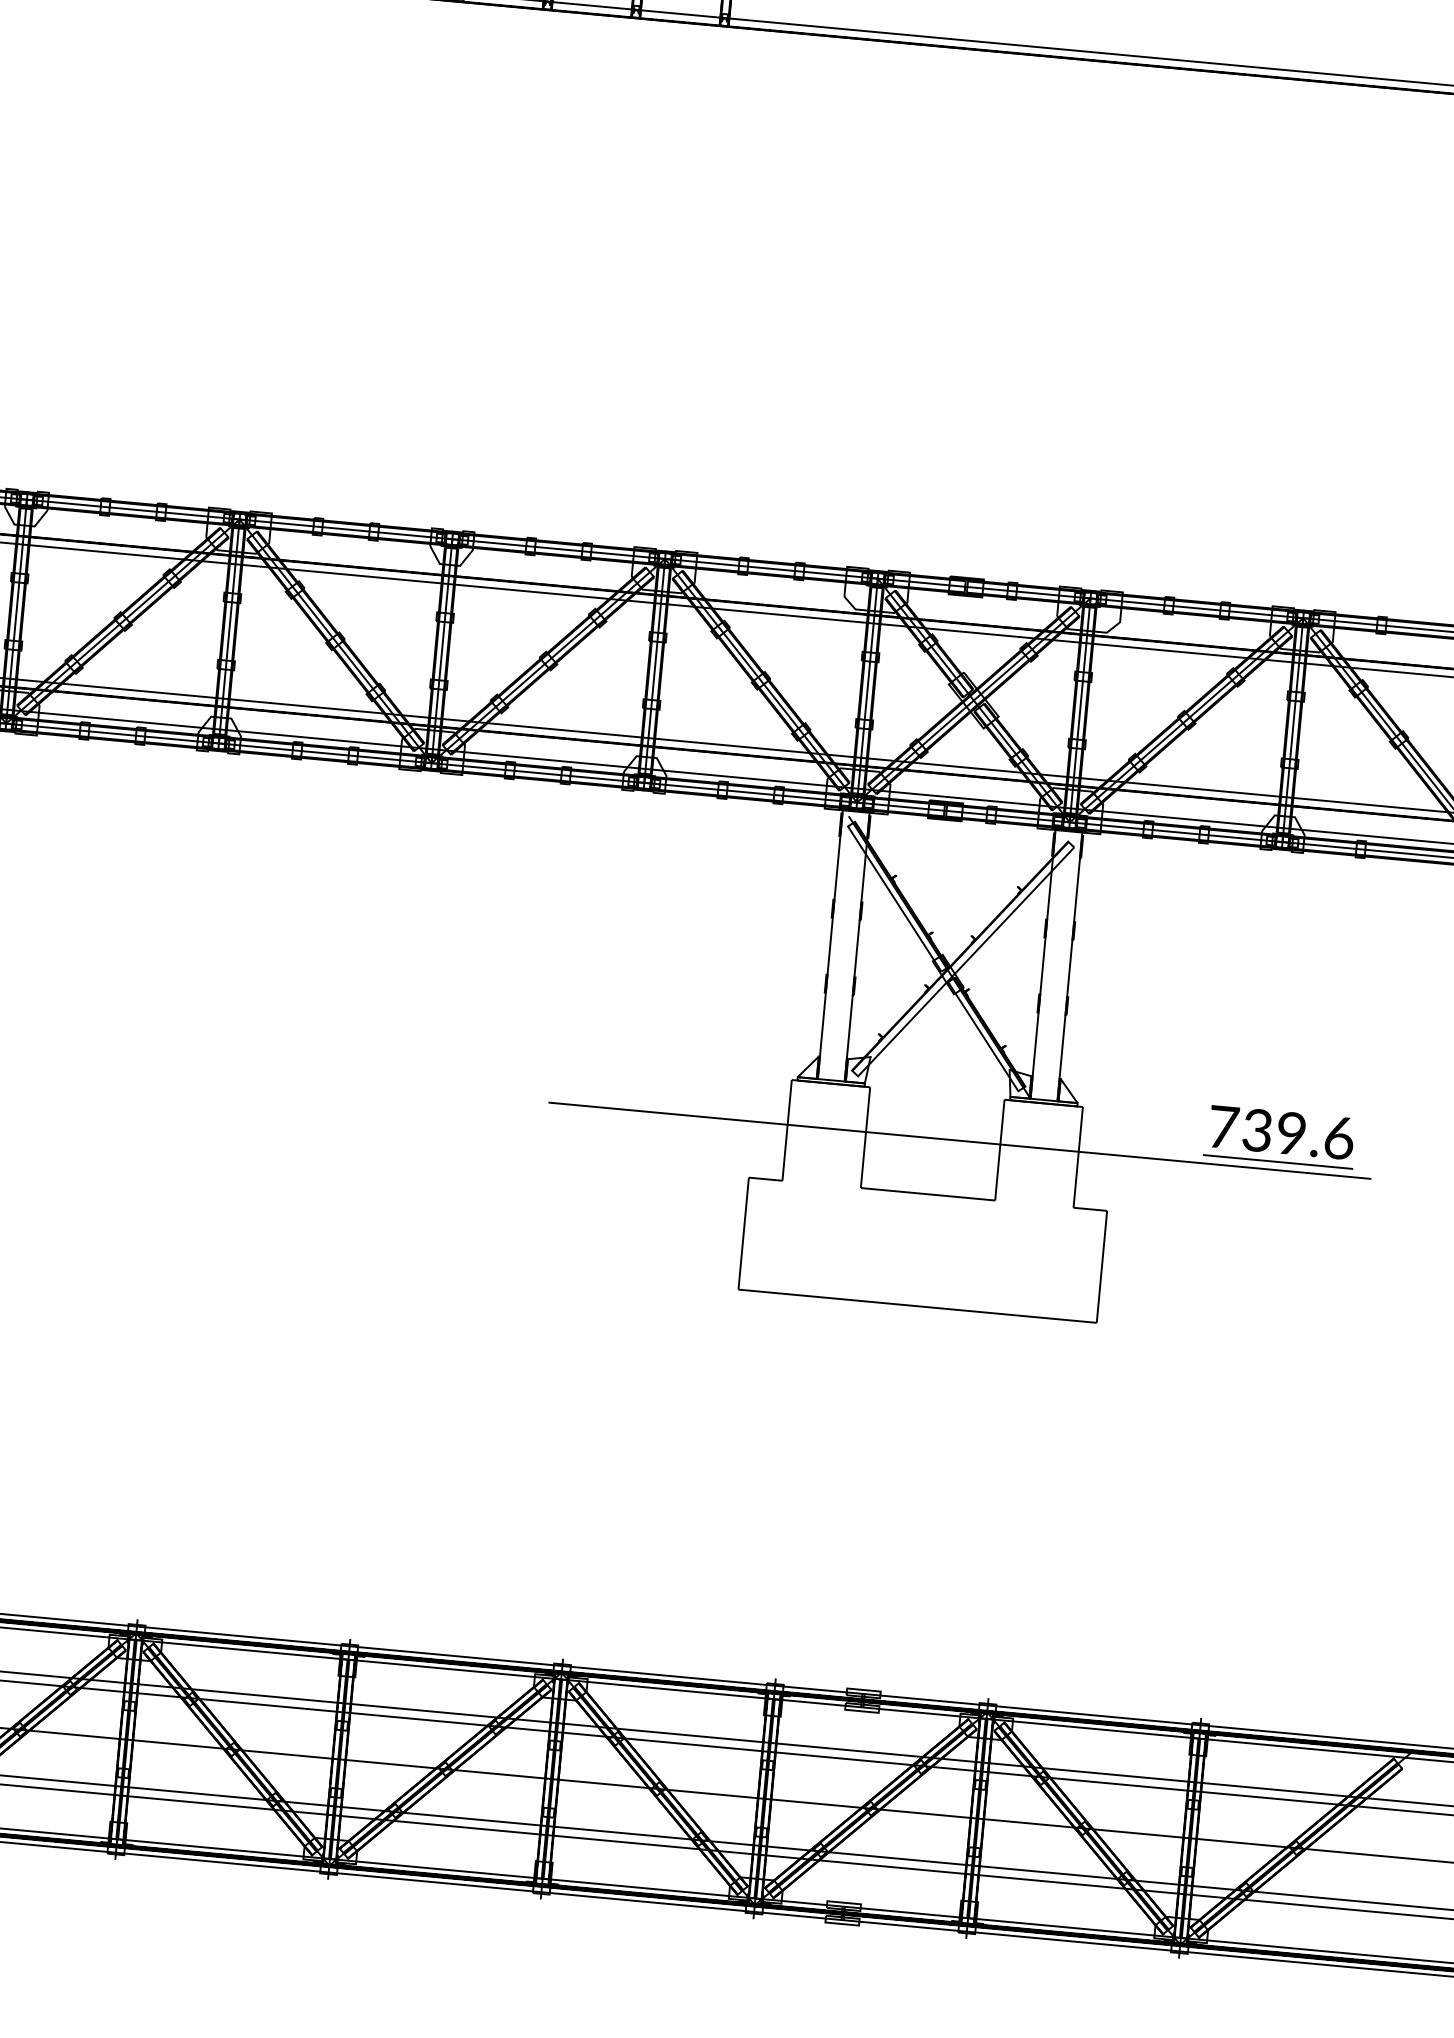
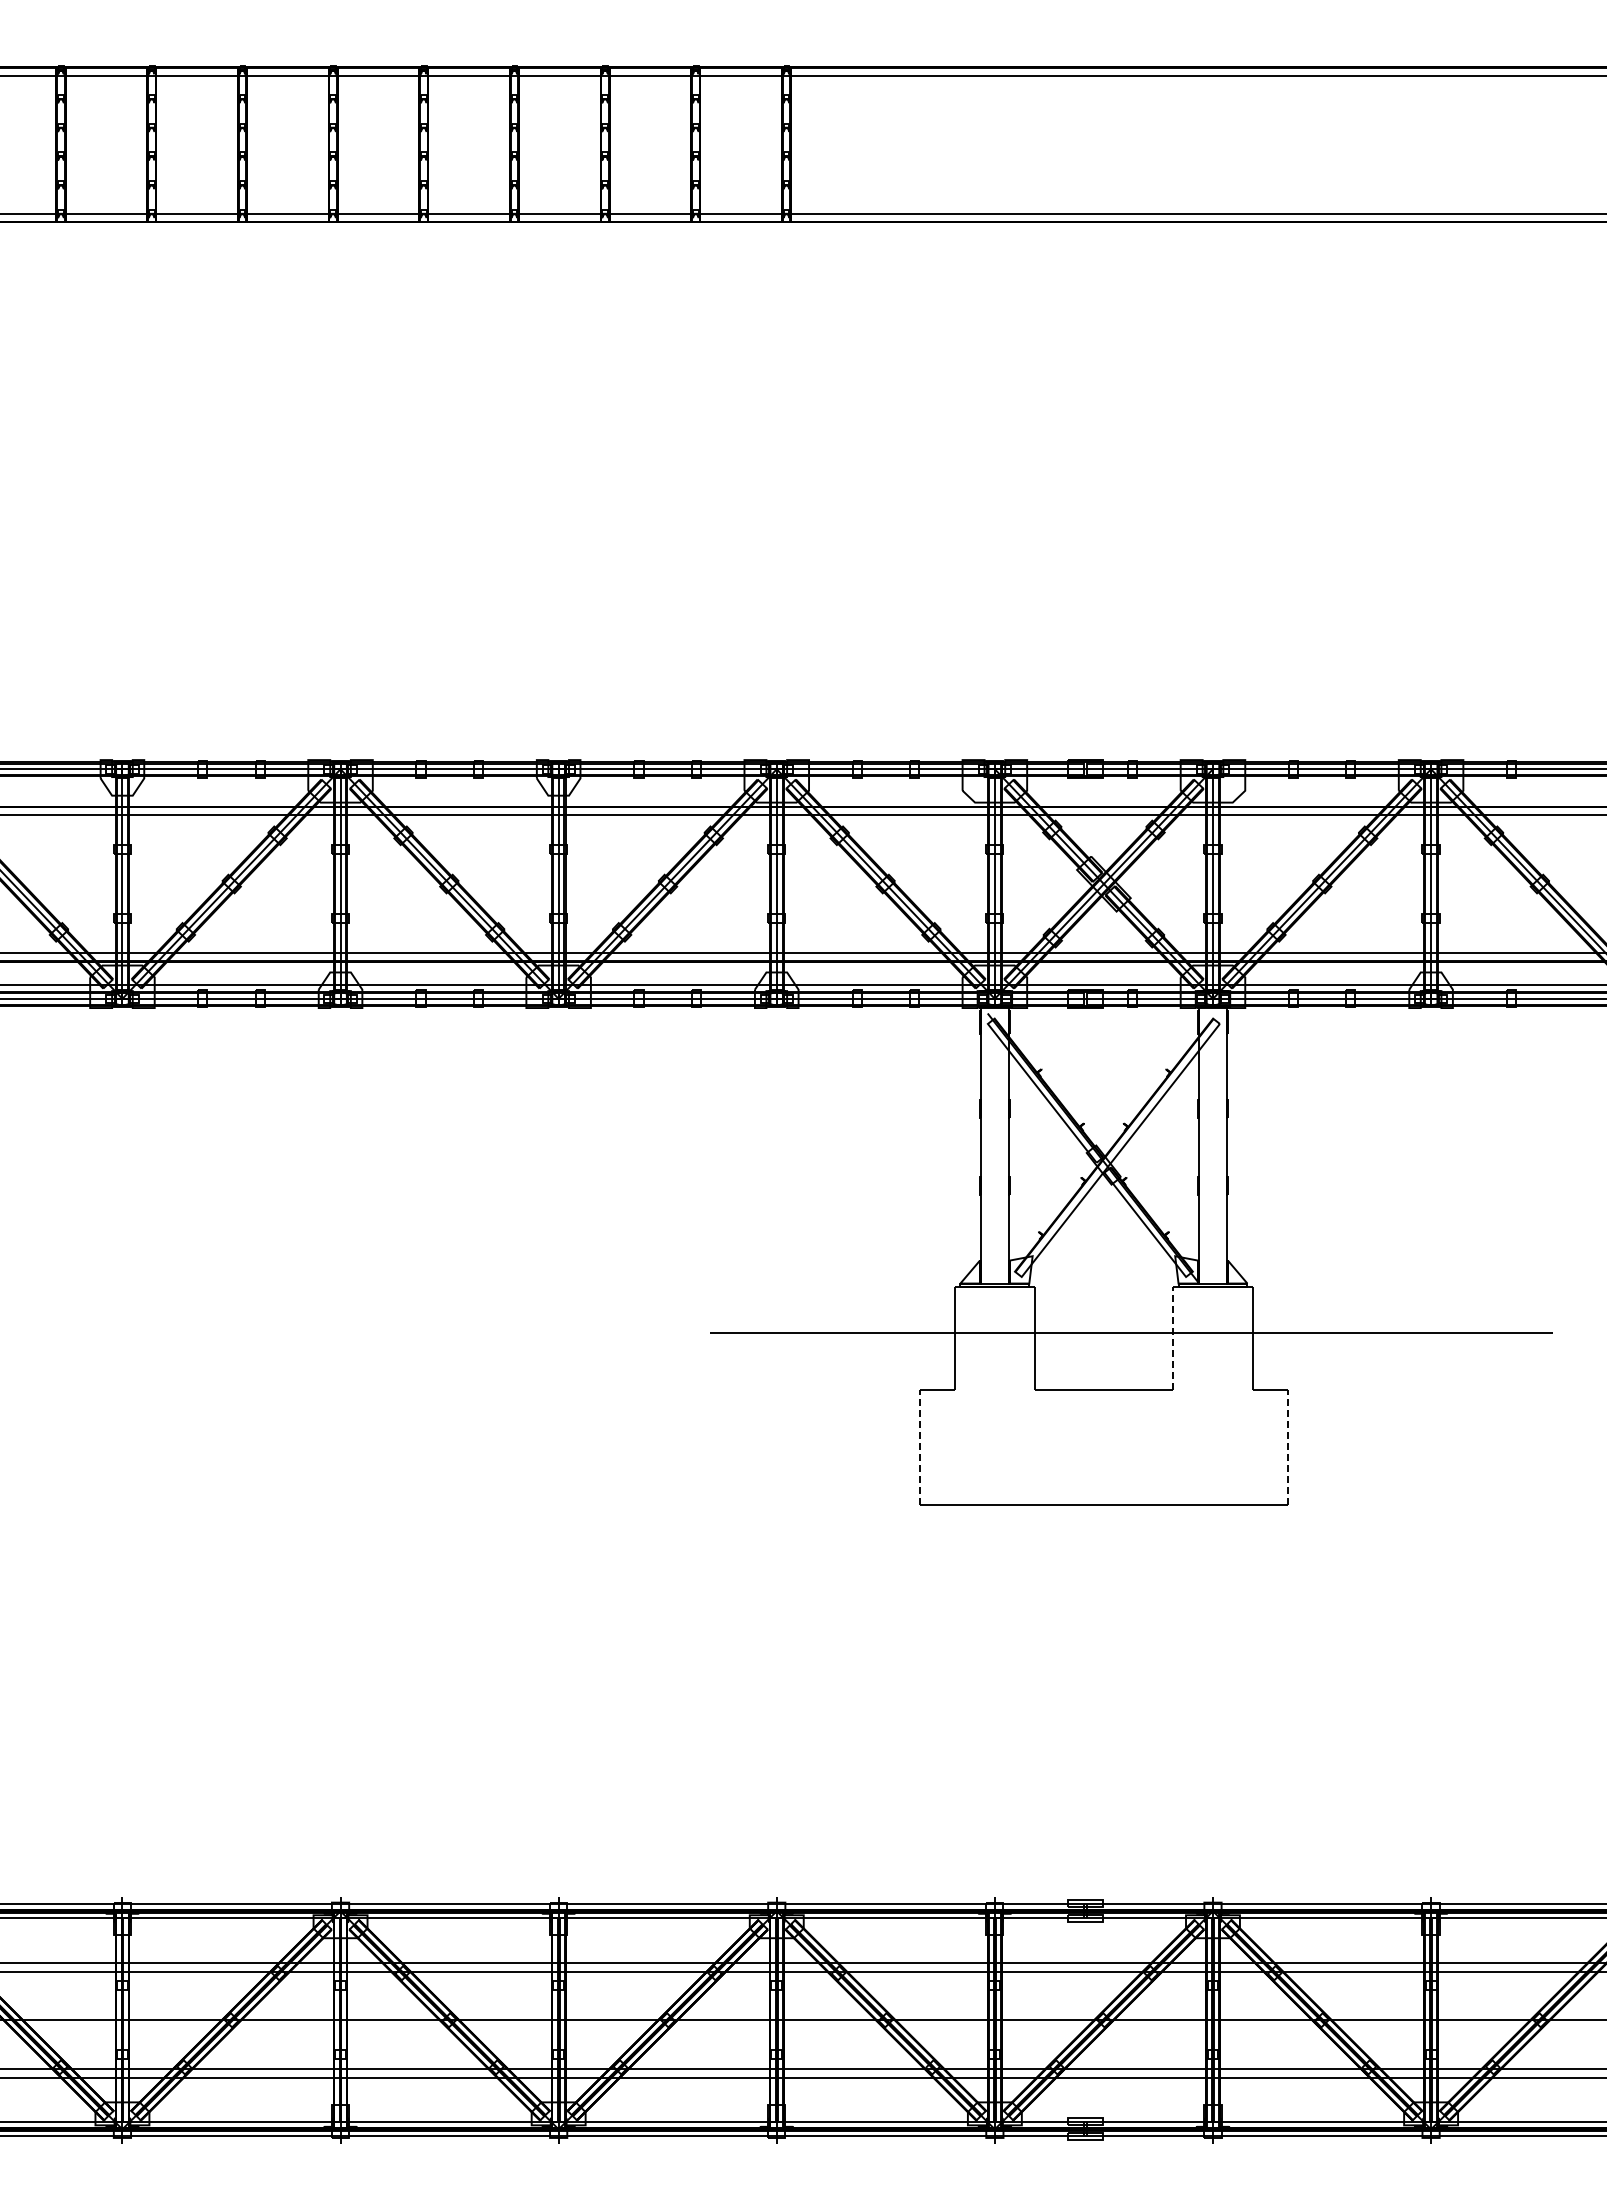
part: (1280, 1136) -> (1456, 1298), removed
line: (999, 1149) -> (1172, 1338), solid -> dashed
line: (743, 1233) -> (920, 1447), solid -> dashed
line: (1101, 1266) -> (1287, 1447), solid -> dashed

